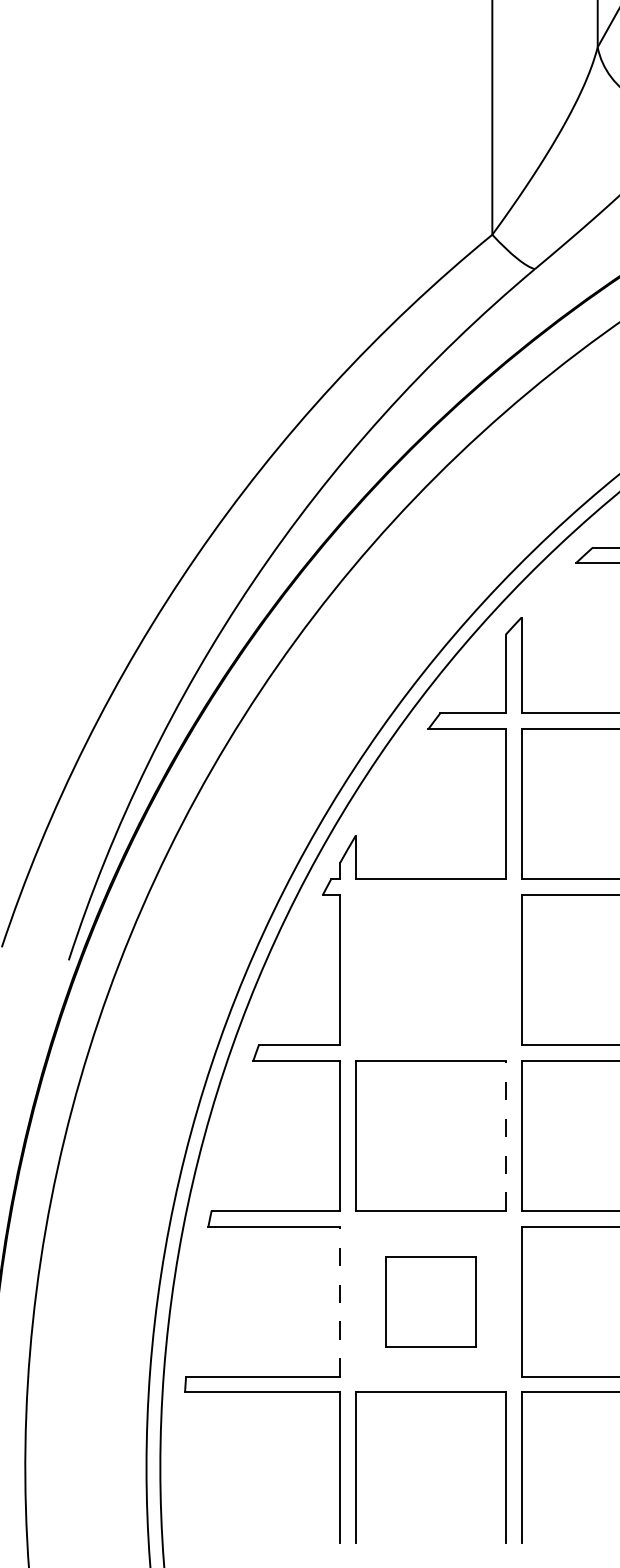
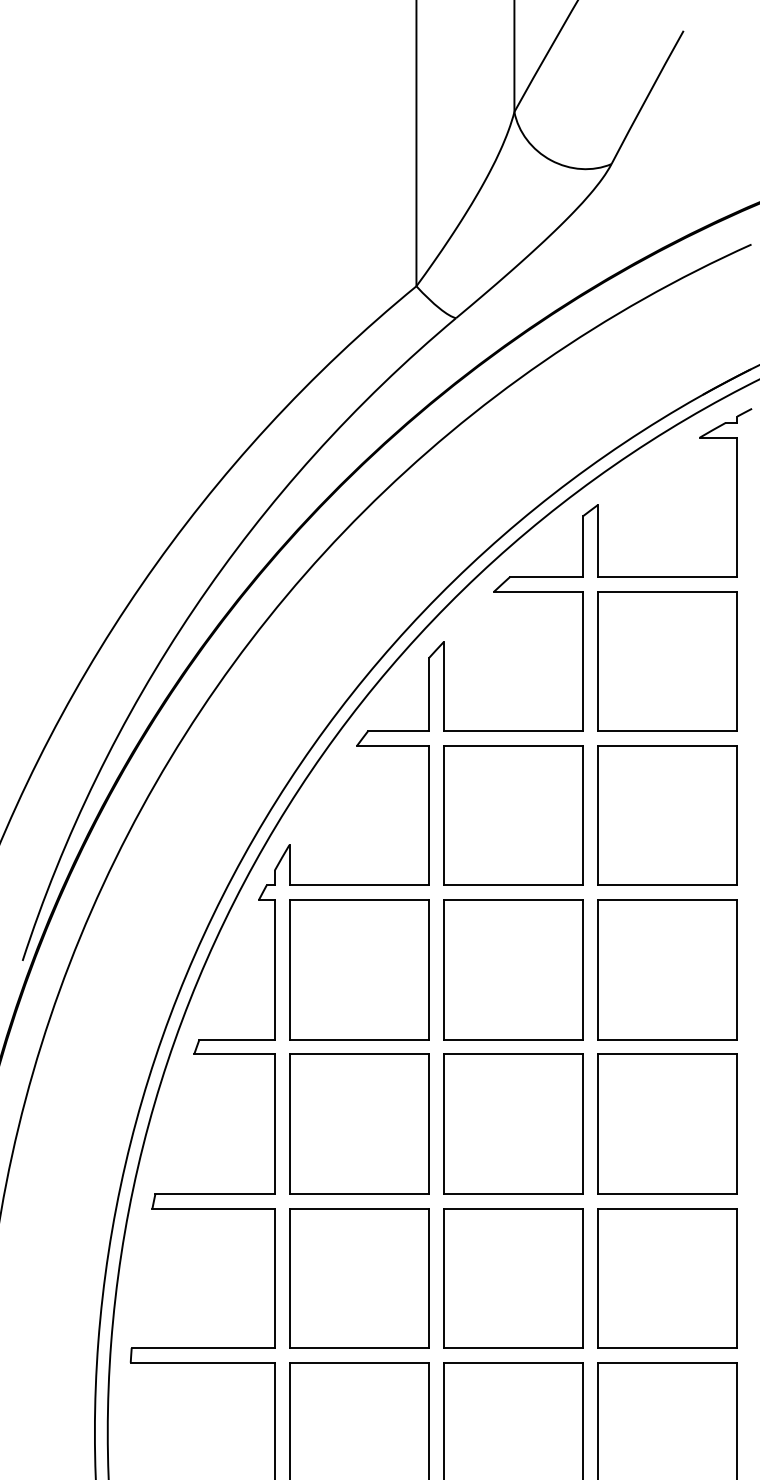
part: (431, 969) -> (359, 969), added
line: (505, 1136) -> (428, 1124), dashed -> solid
line: (339, 1301) -> (274, 1278), dashed -> solid
part: (431, 1301) -> (359, 1278), size x1.67

